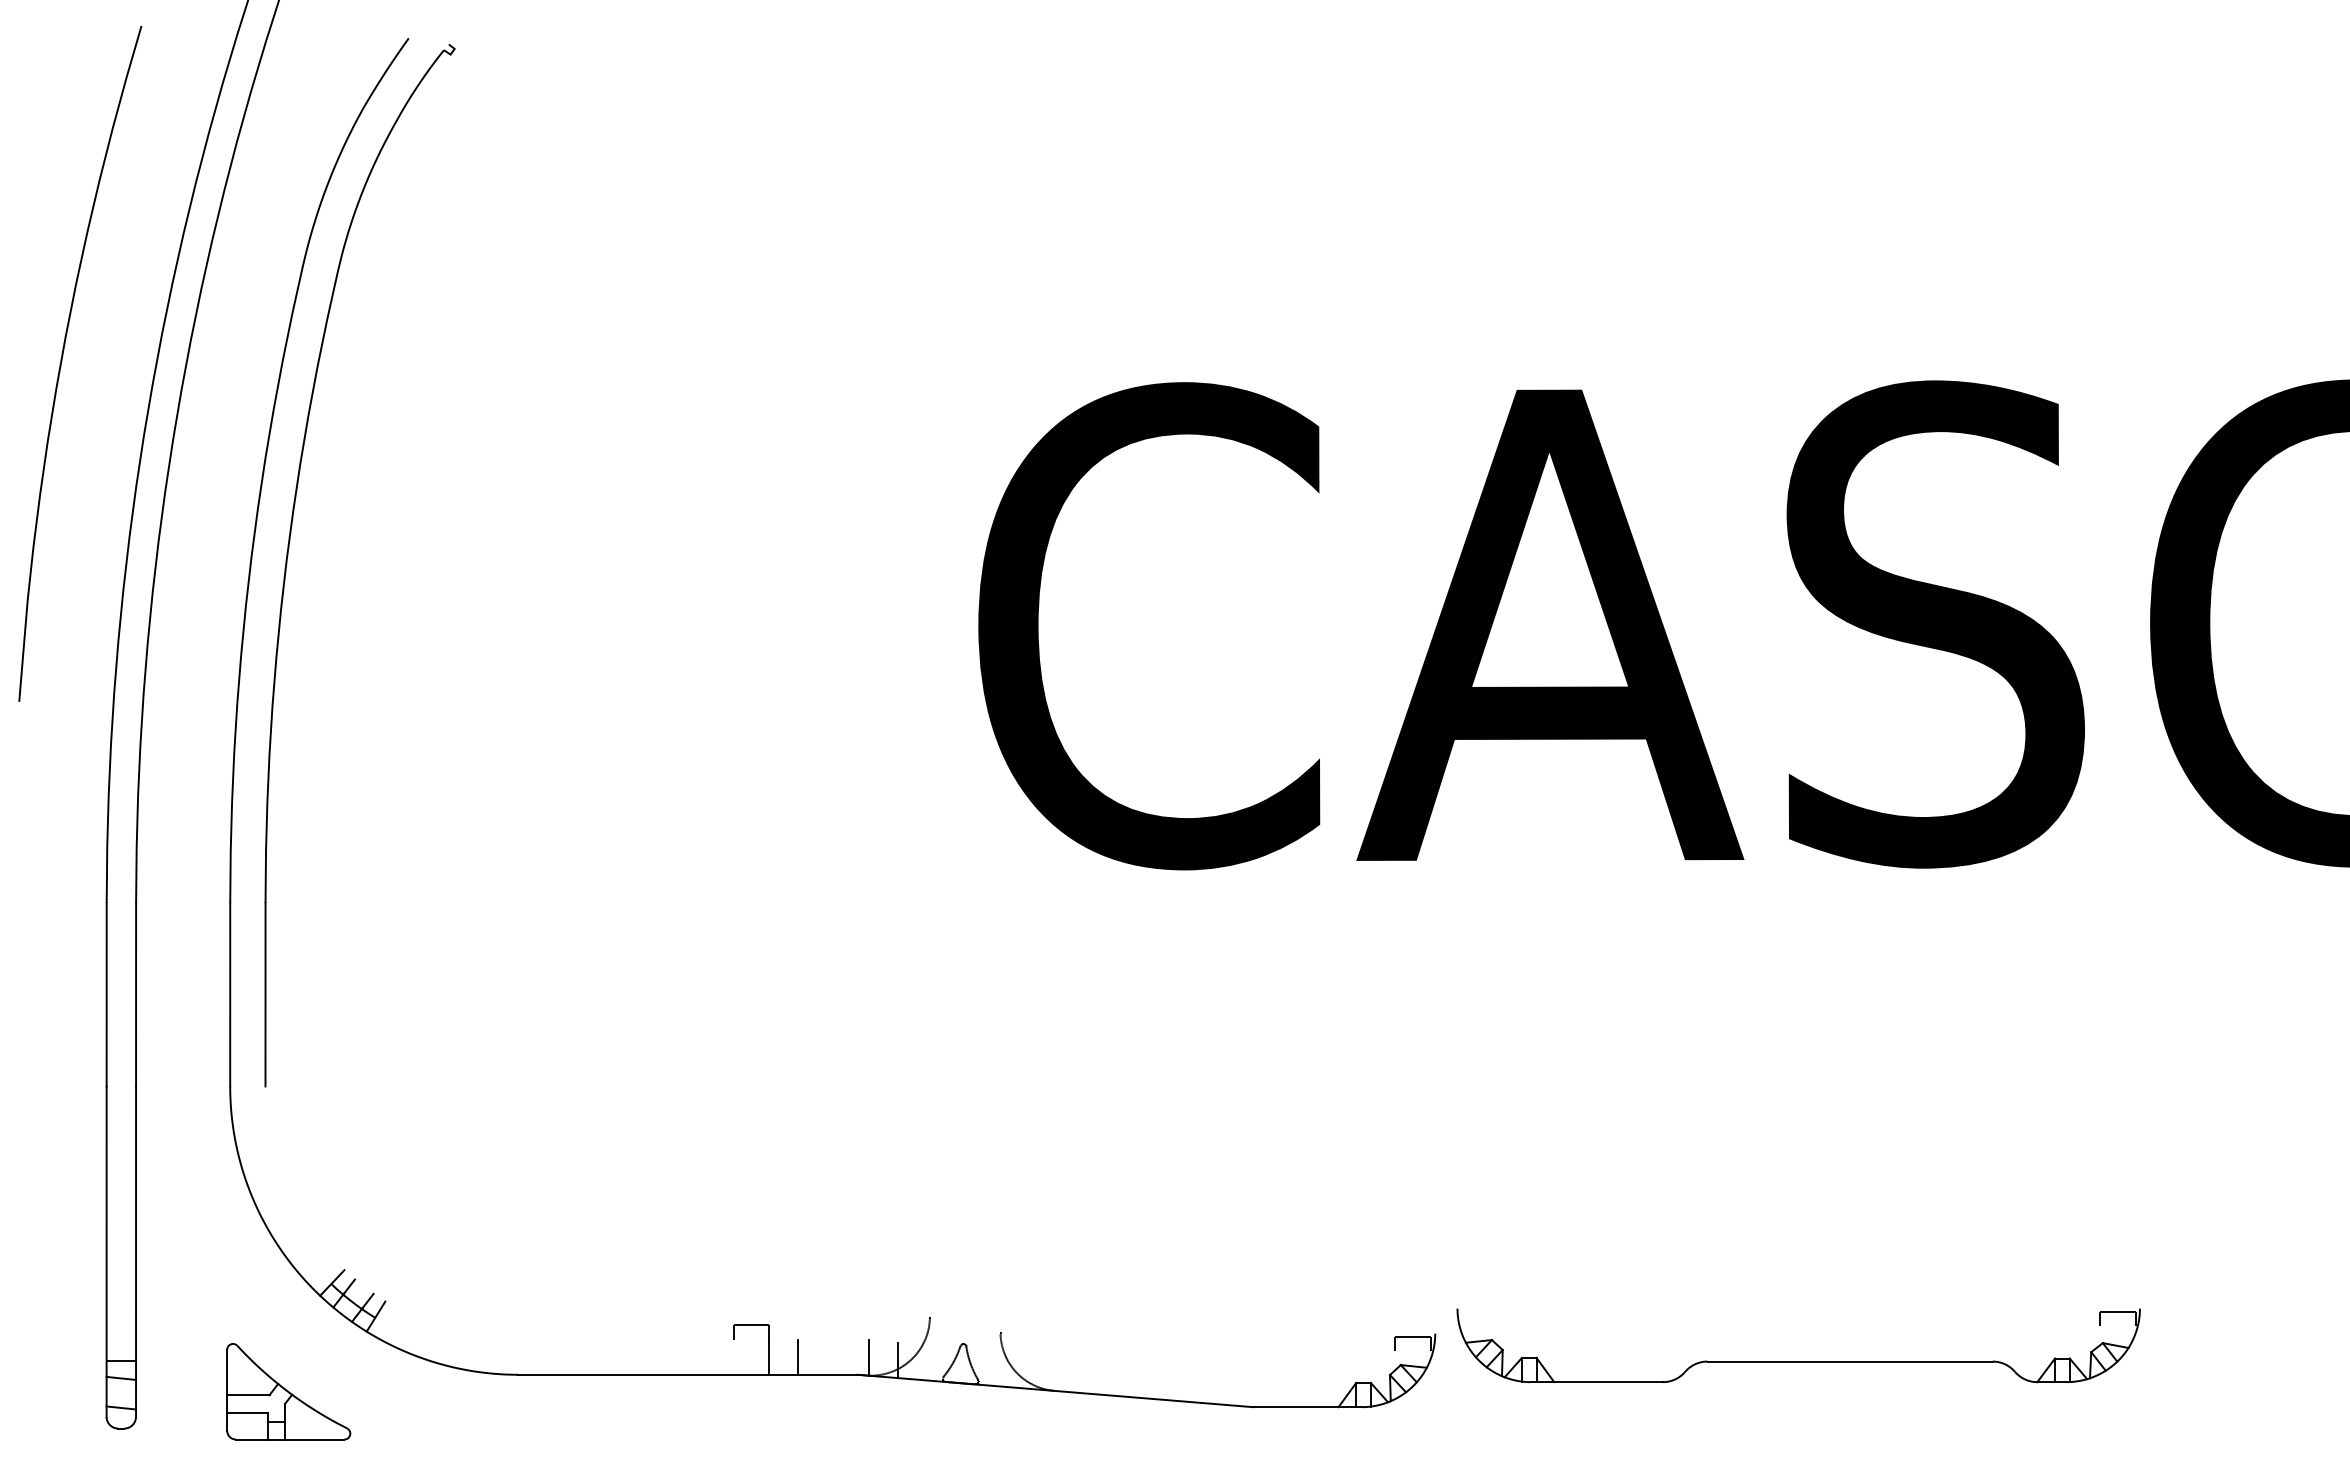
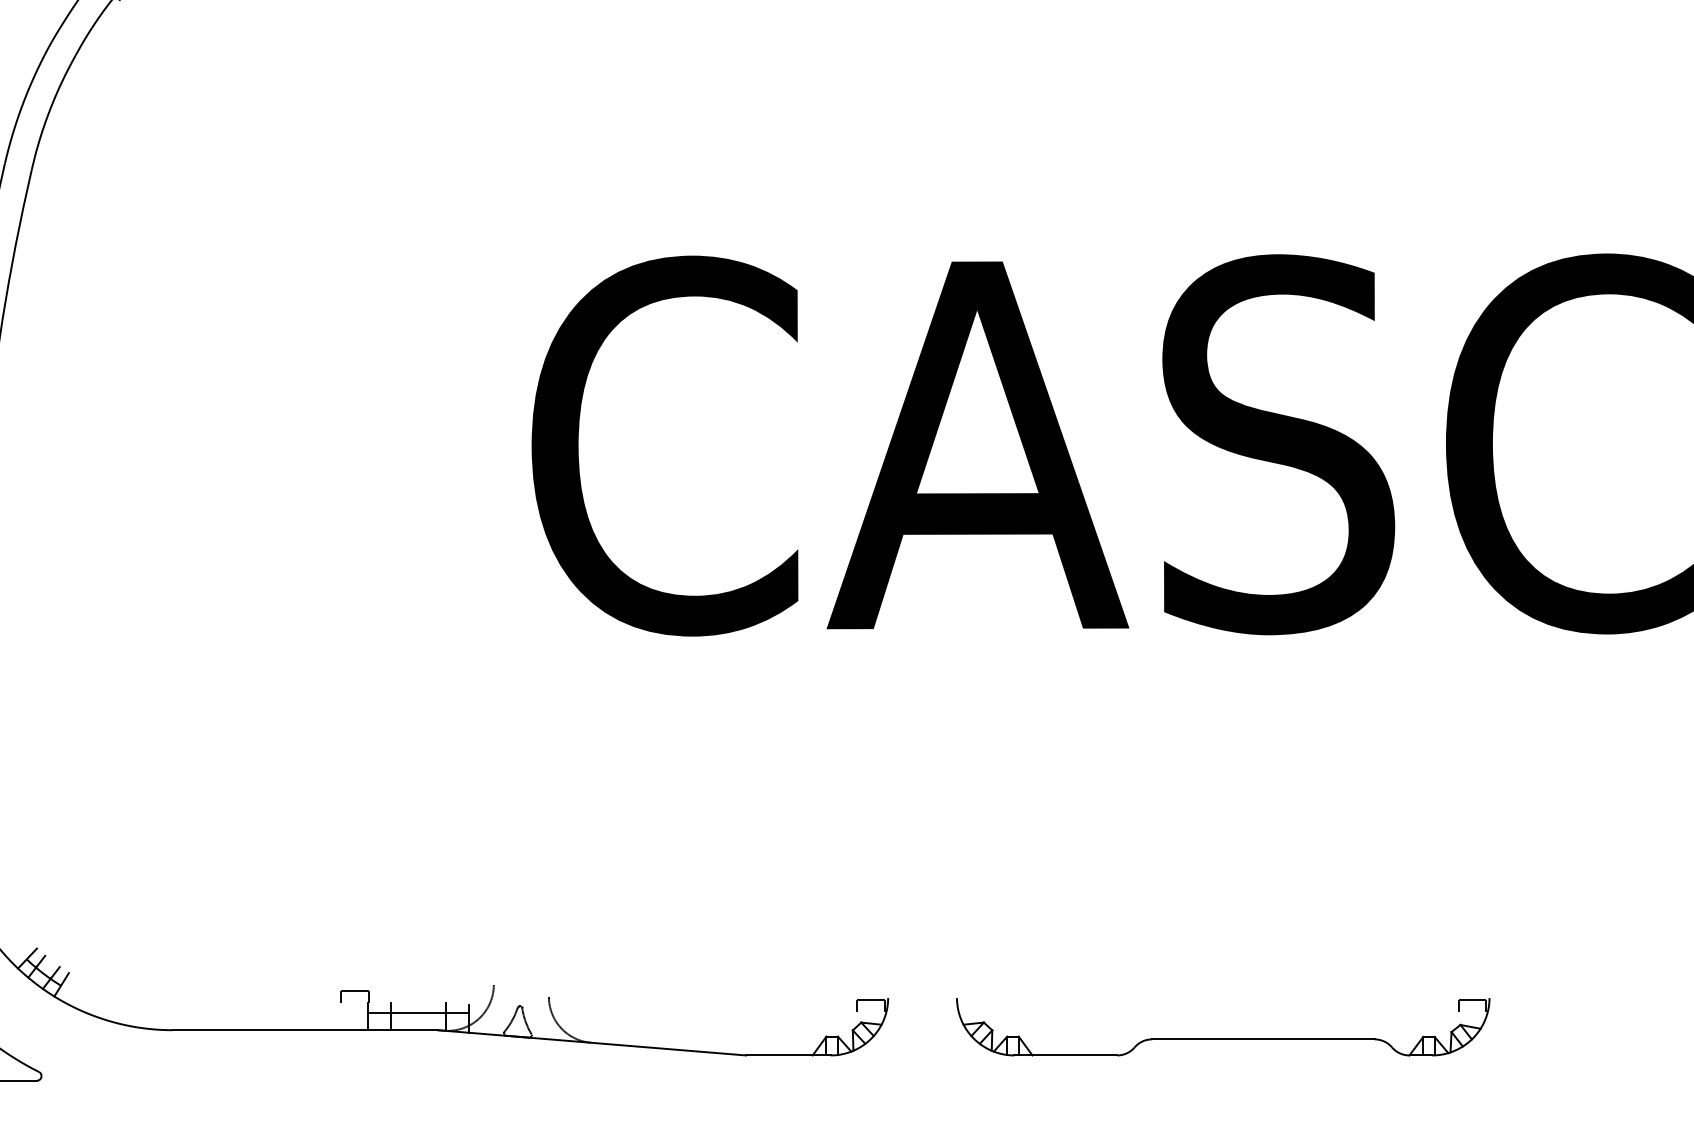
line: (832, 1352) -> (417, 1012), added
part: (1798, 1361) -> (1223, 1039), moved

